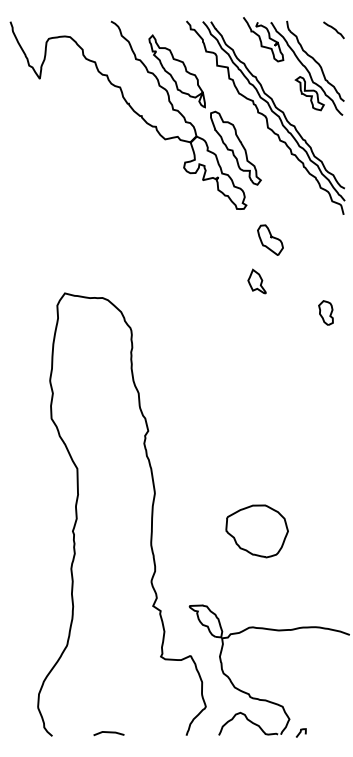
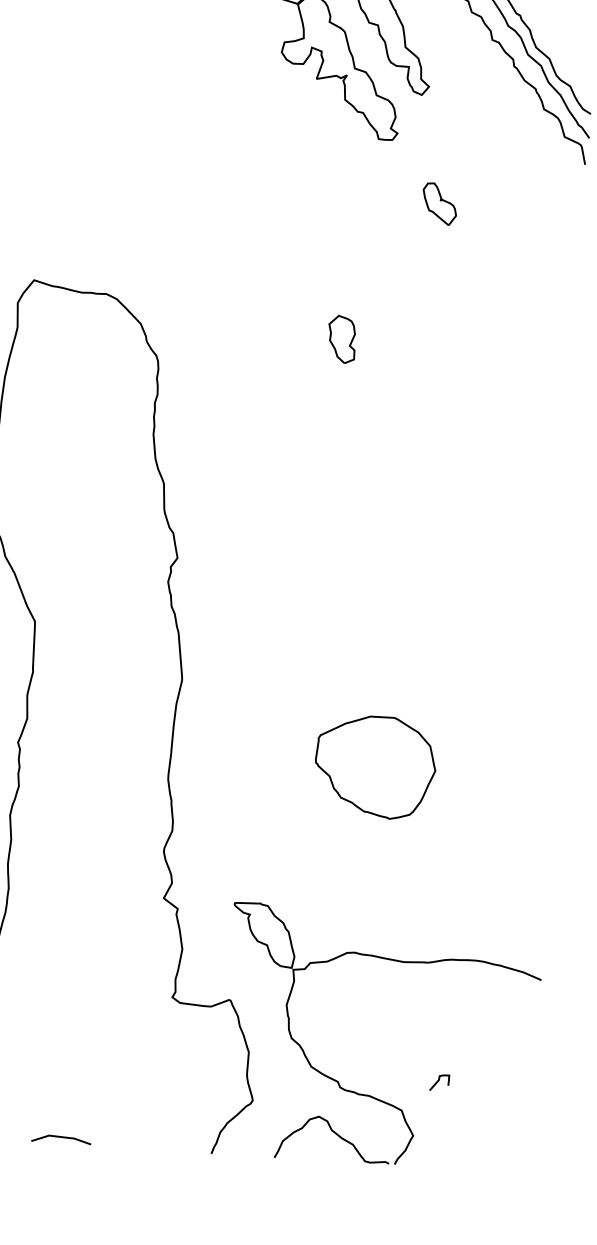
part: (270, 239) -> (439, 202), size x0.7
part: (256, 281) -> (407, 282), removed
part: (325, 312) -> (341, 338), moved
curve: (300, 732) -> (438, 1081), moved

